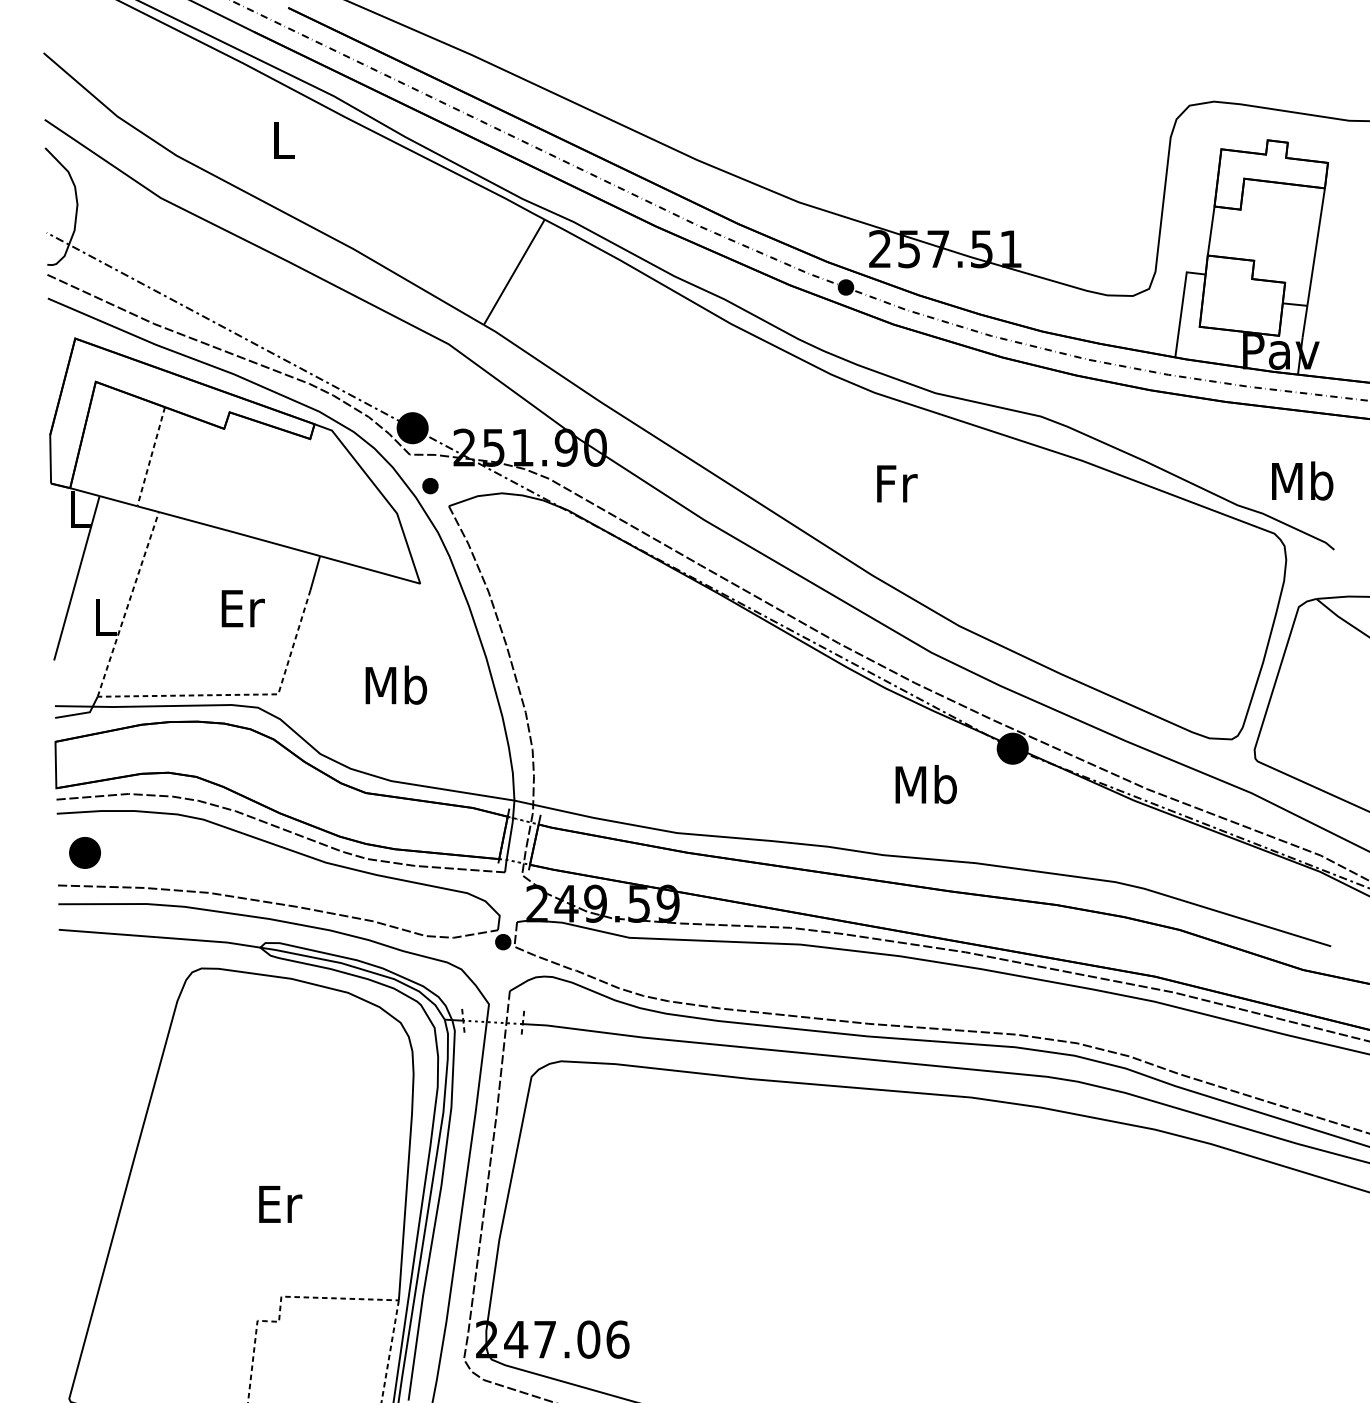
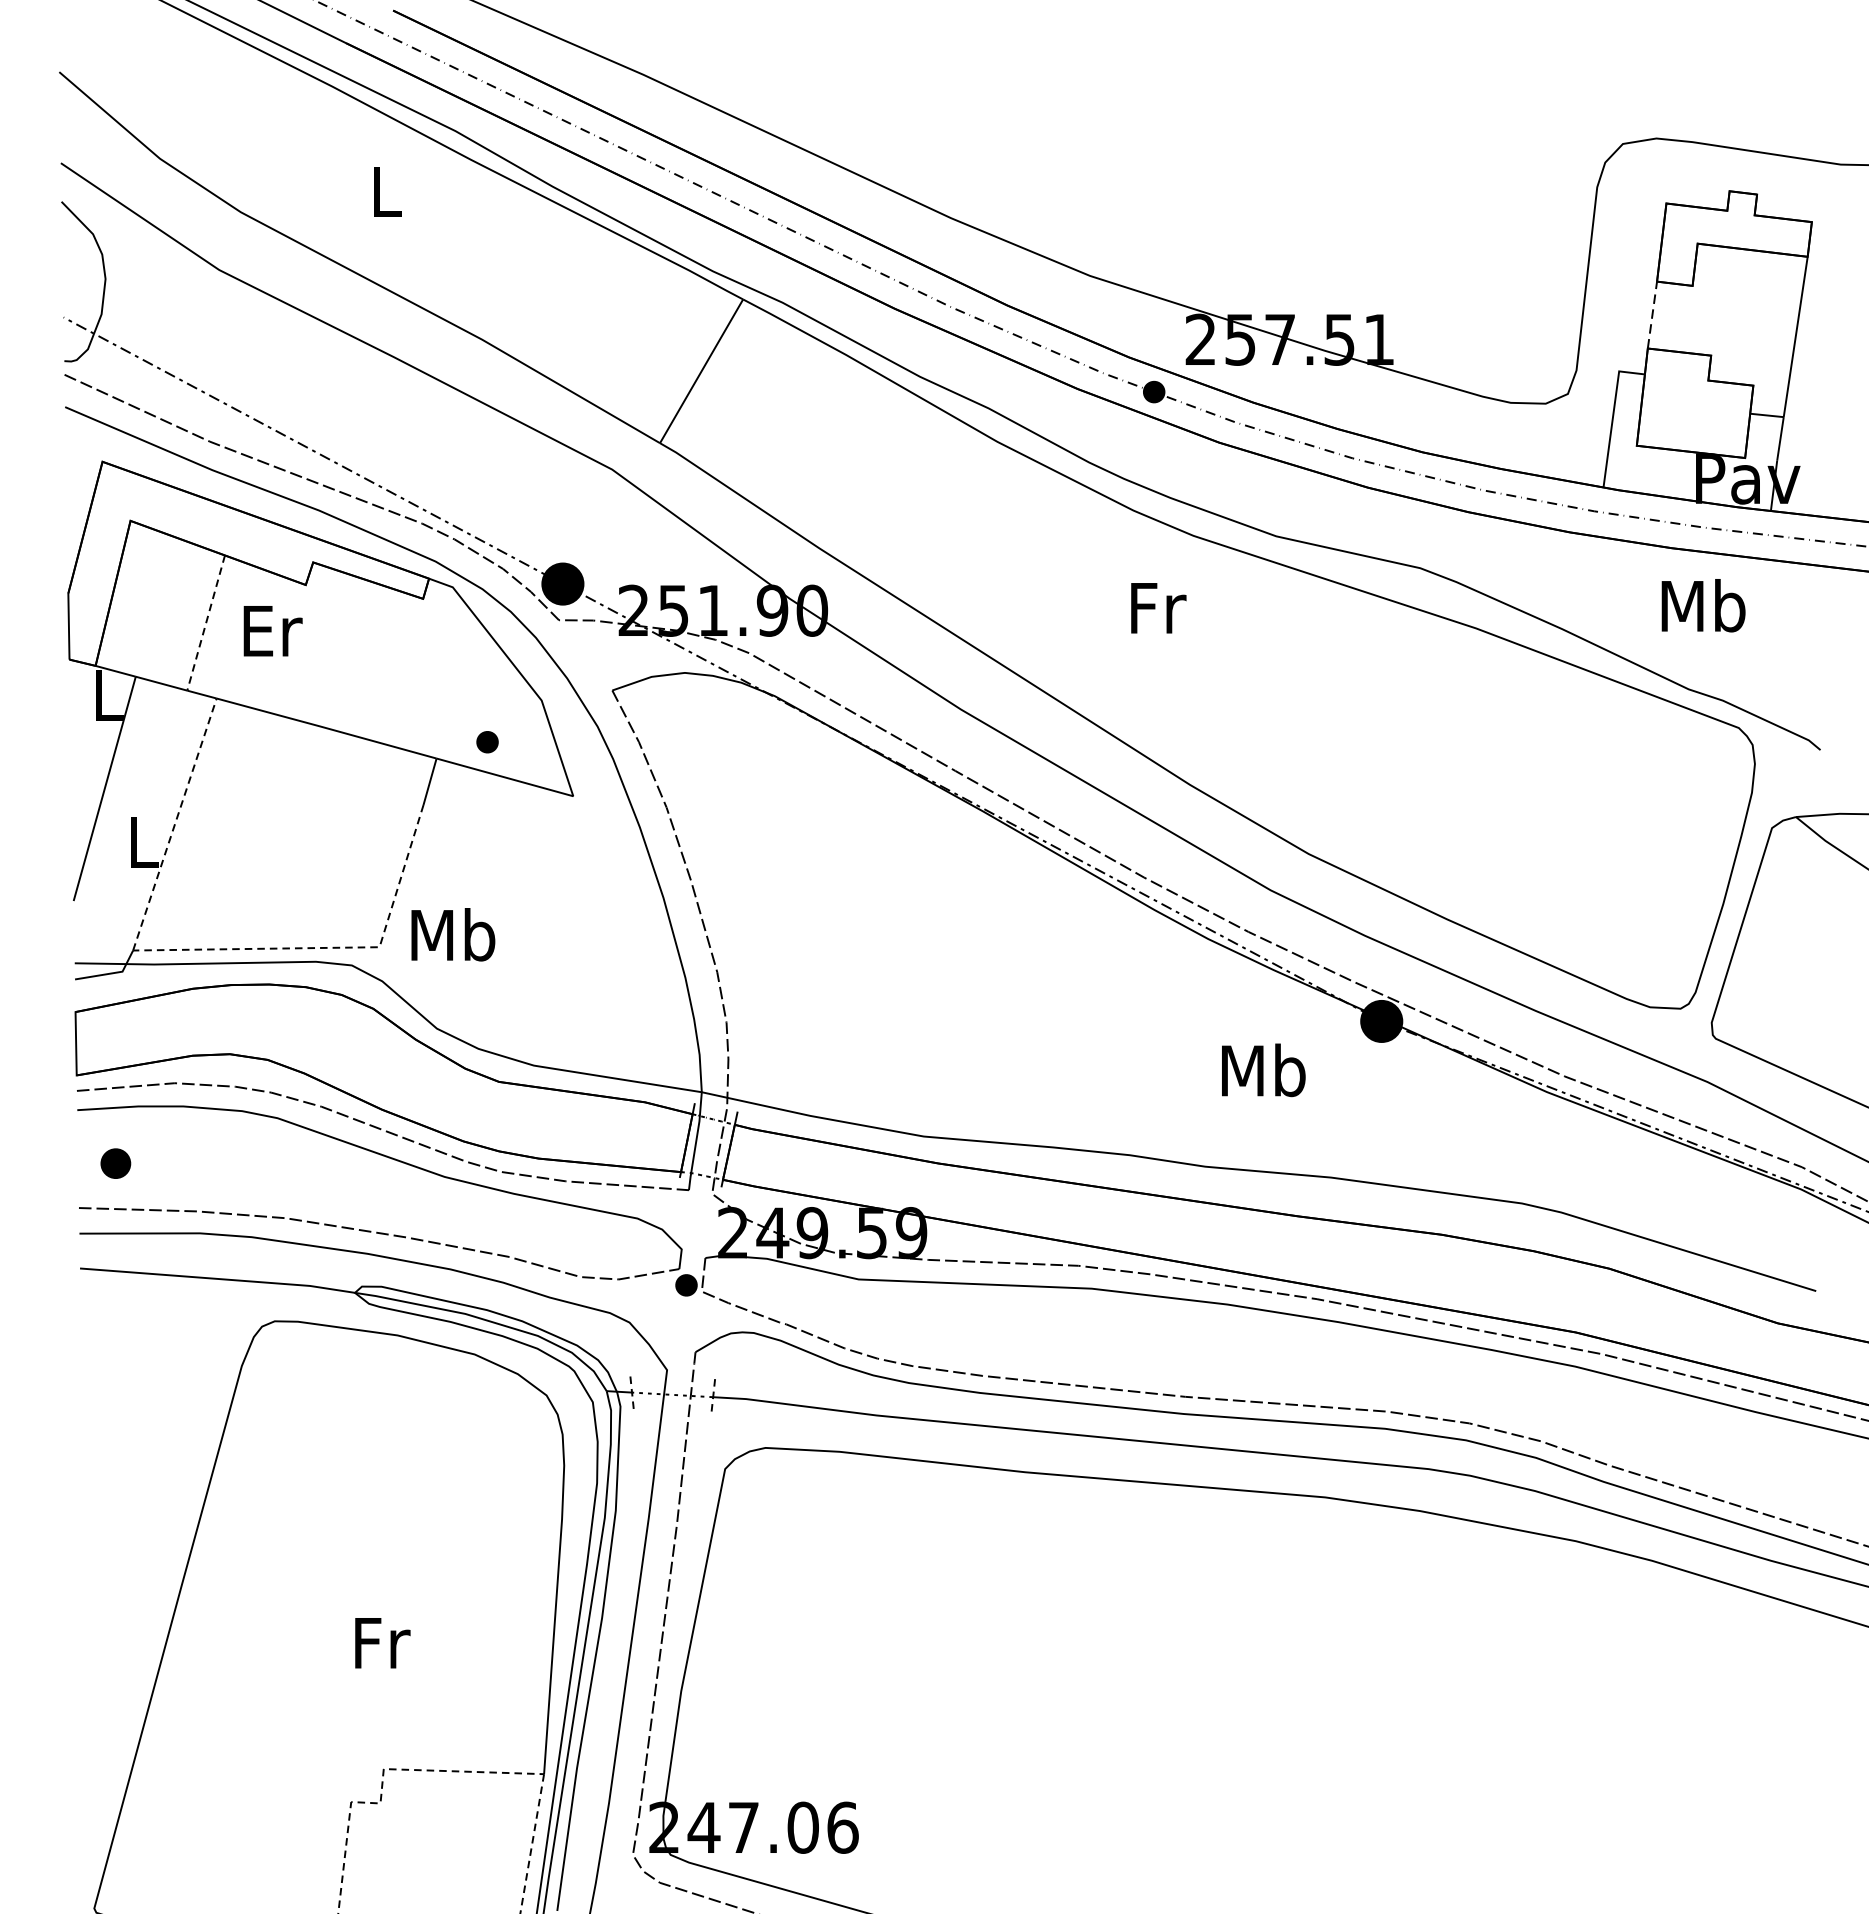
line: (1211, 231) -> (1652, 315), solid -> dashed
text: (1302, 480) -> (1703, 604), moved
text: (897, 483) -> (1158, 607), moved
part: (430, 486) -> (487, 742), moved
text: (242, 608) -> (272, 630), moved
text: (396, 684) -> (453, 933), moved
part: (84, 852) -> (115, 1163), size x0.7
text: (280, 1204) -> (382, 1643), Er -> Fr

